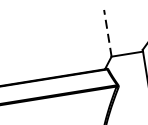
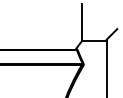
line: (107, 33) -> (81, 22), dashed -> solid

